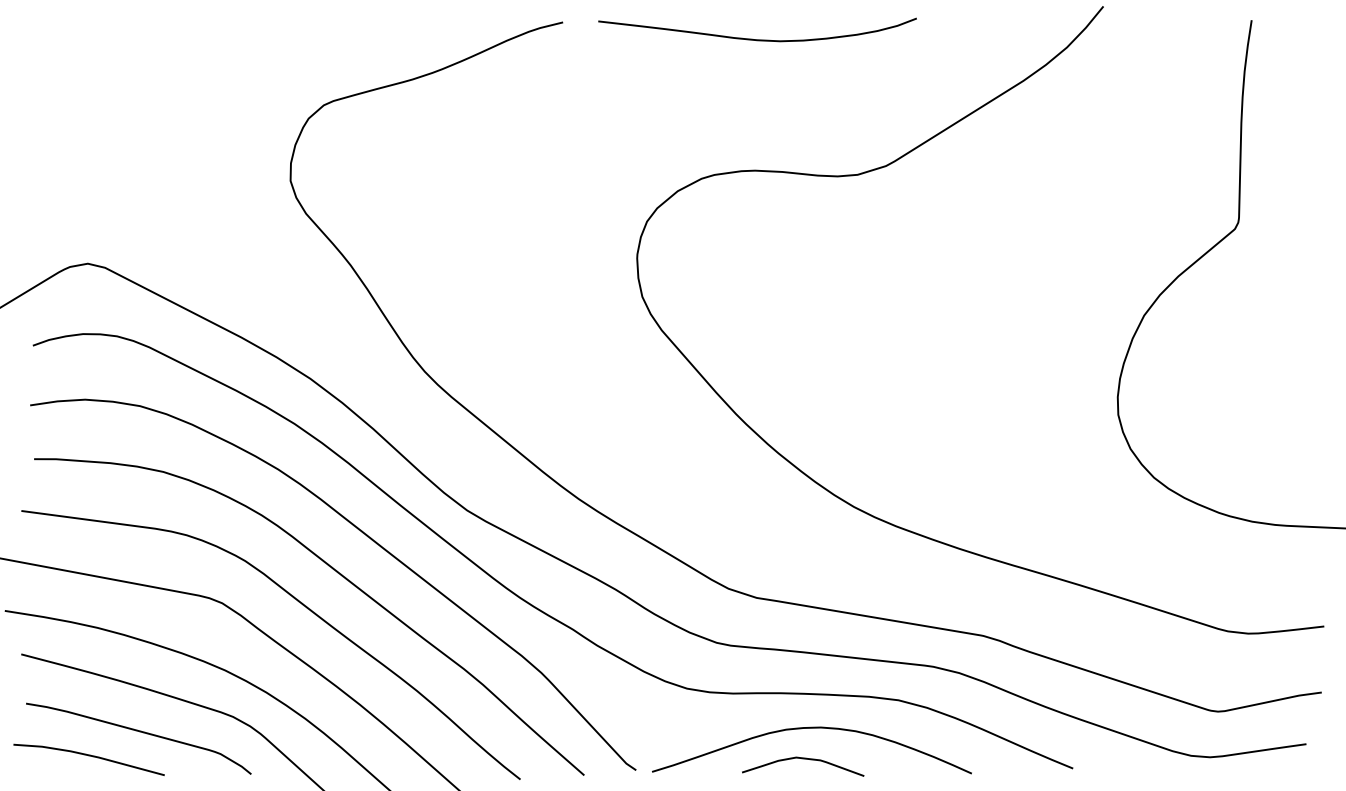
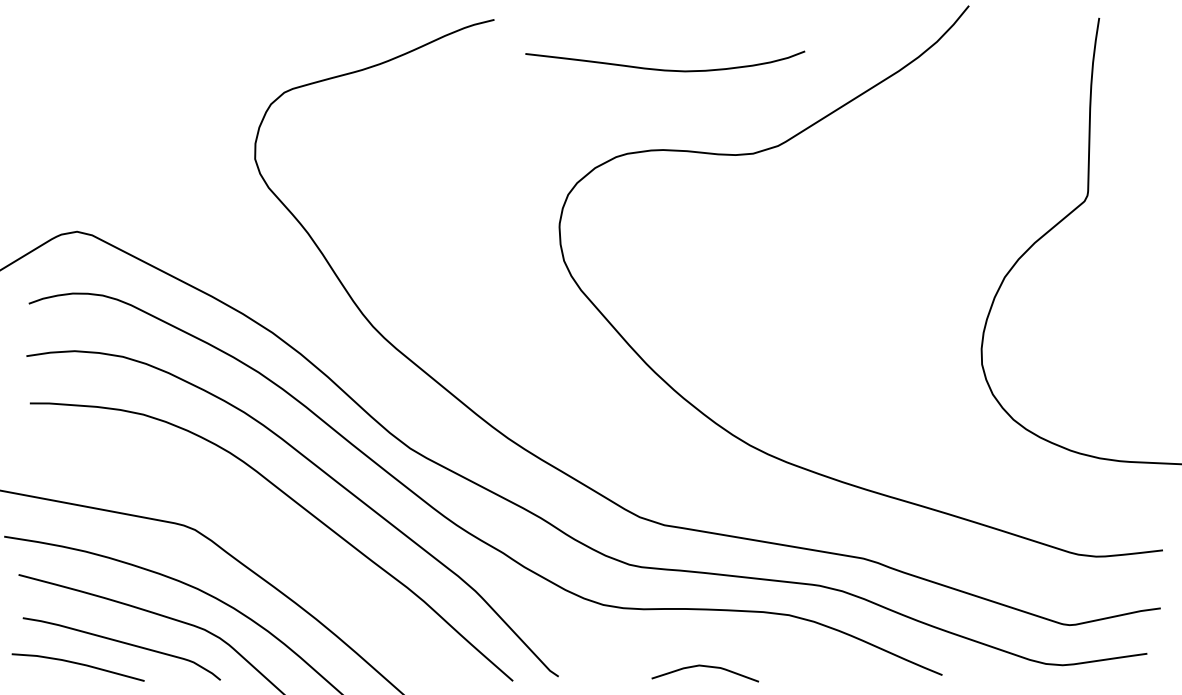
curve: (757, 39) -> (665, 69), moved
curve: (300, 603) -> (263, 530), removed
curve: (811, 729) -> (712, 640), removed

